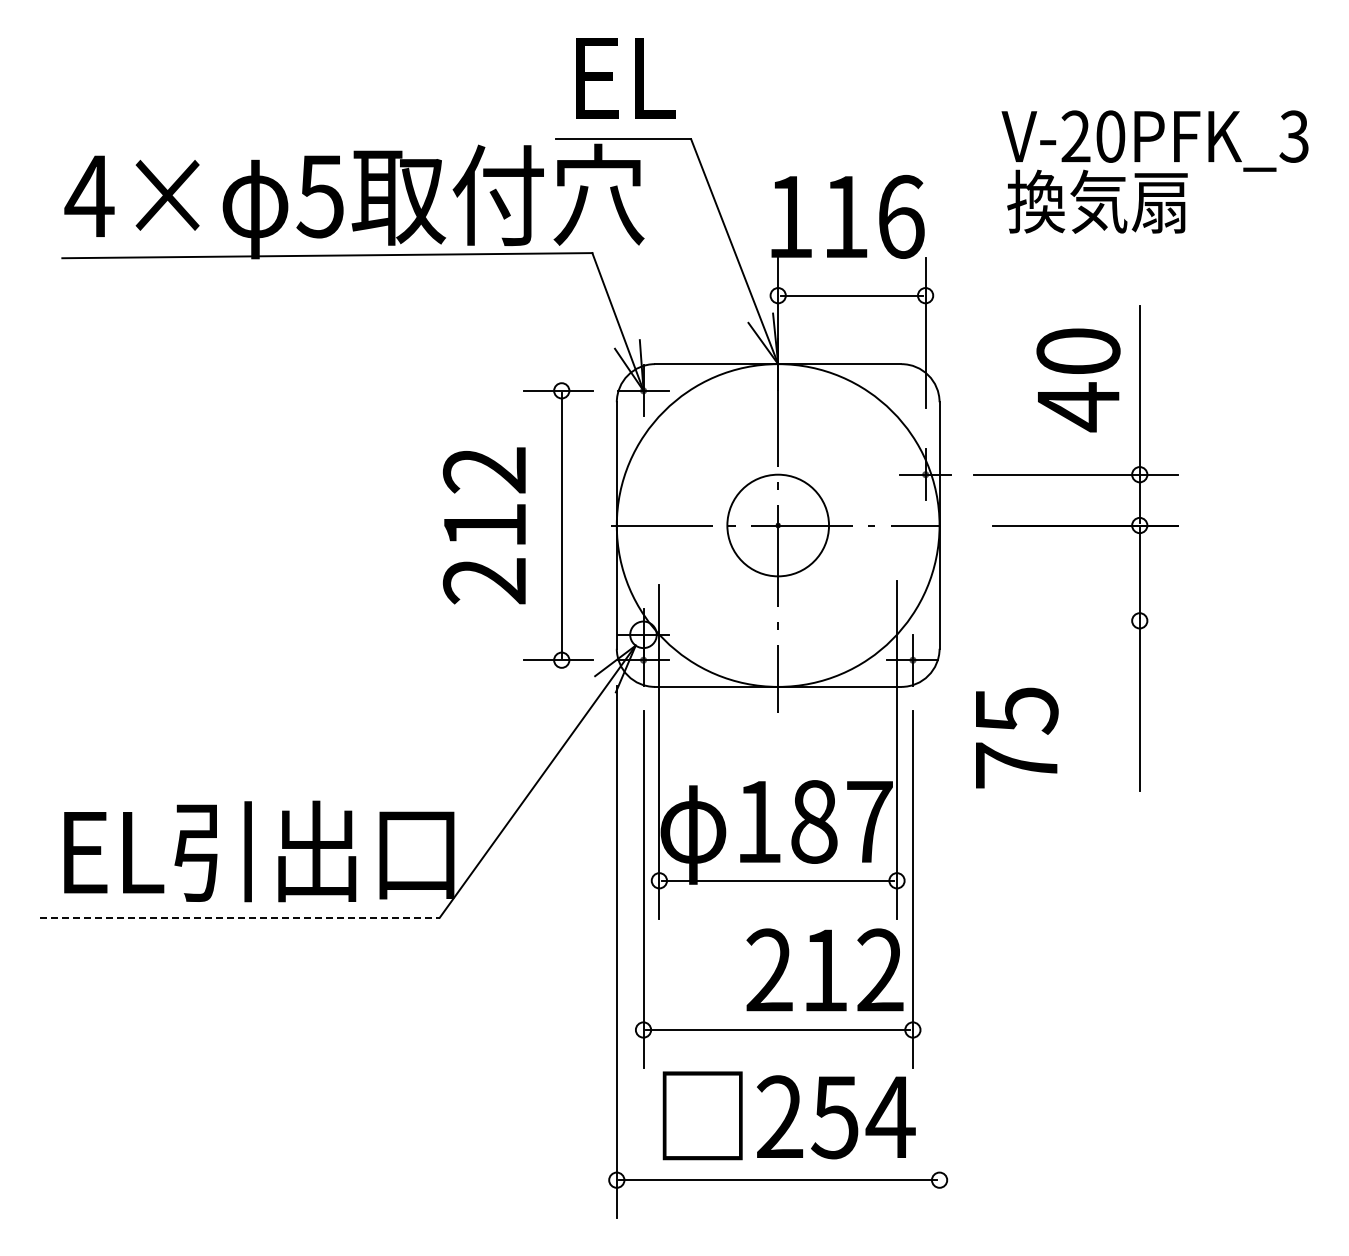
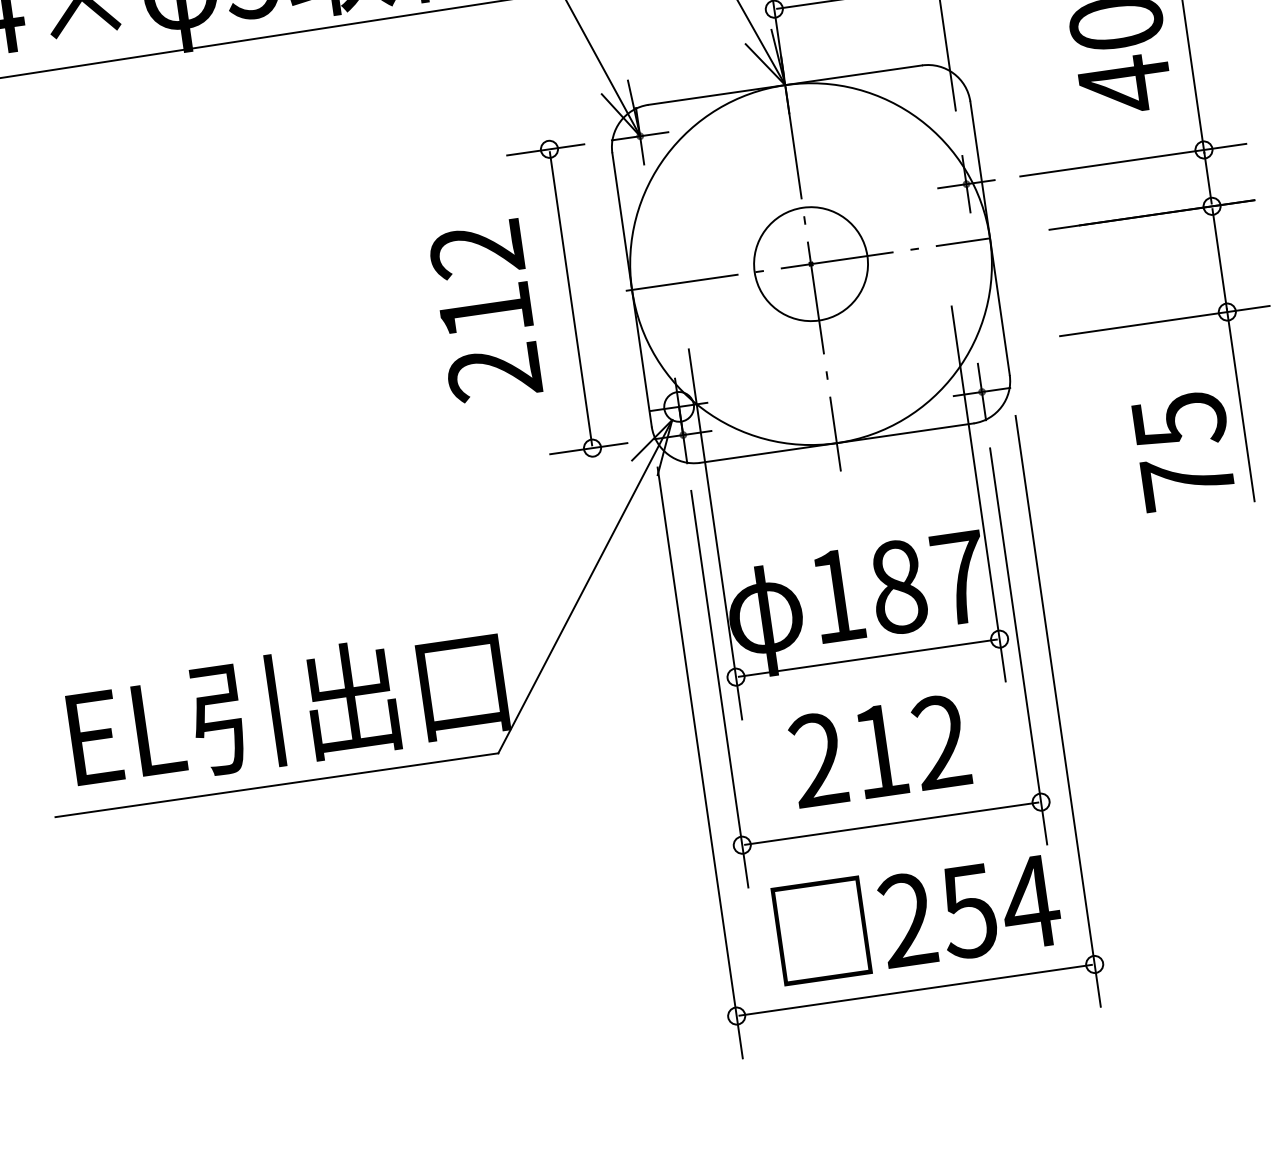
line: (1083, 620) -> (1164, 320), added
text: (1017, 737) -> (1184, 450), moved
line: (240, 917) -> (277, 784), dashed -> solid
line: (939, 951) -> (1058, 710), added
text: (824, 969) -> (879, 750), moved

